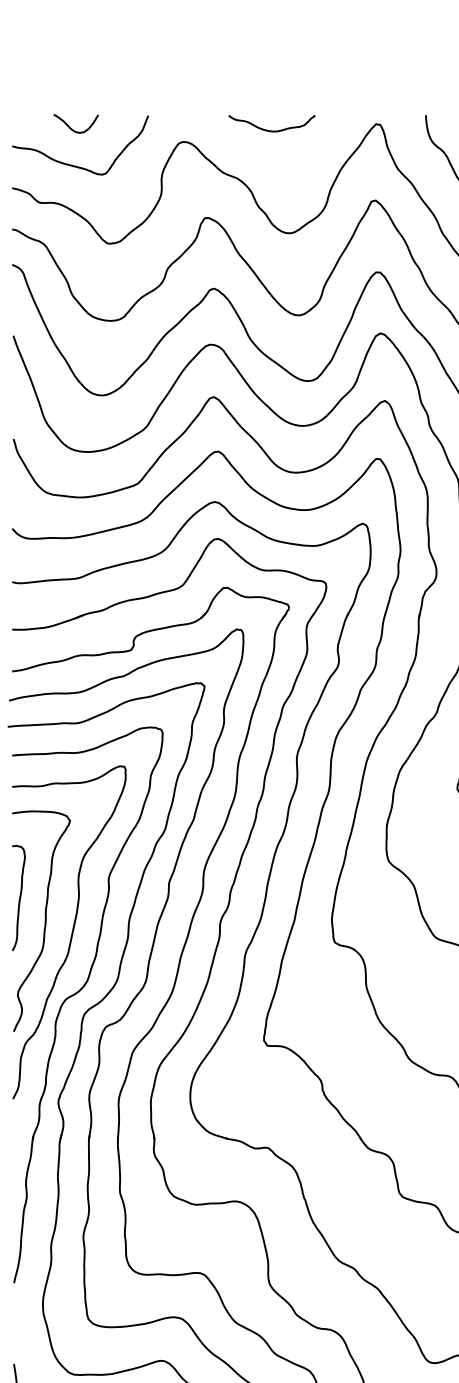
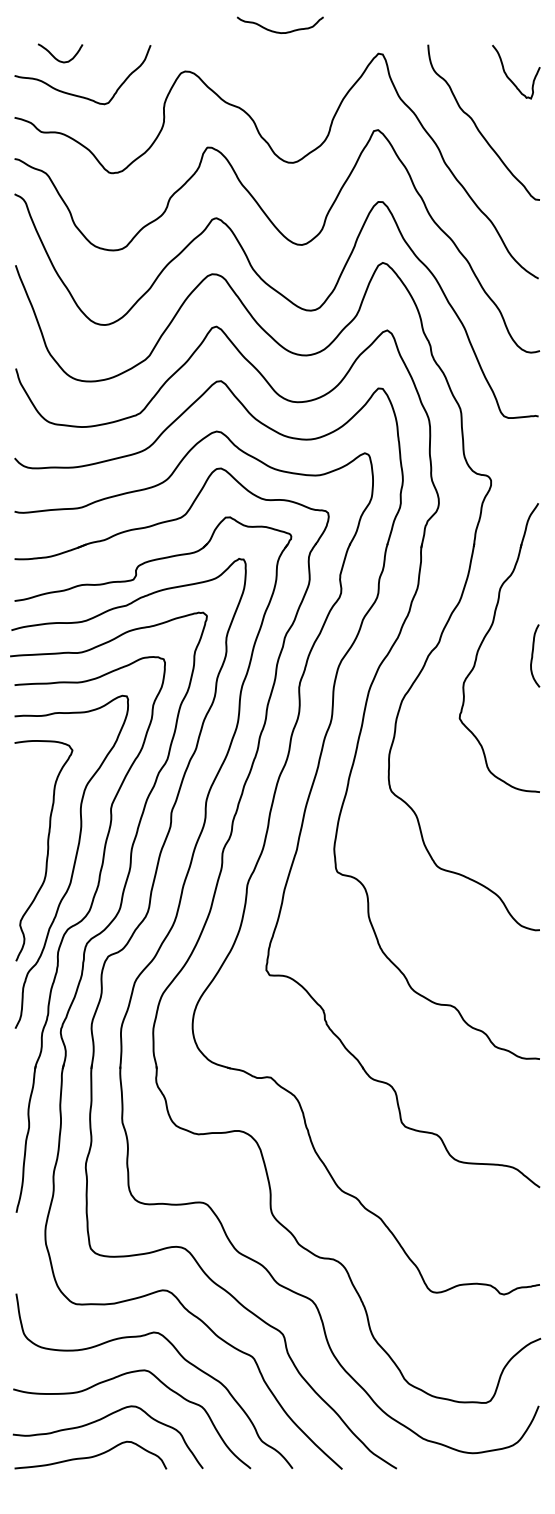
curve: (73, 128) -> (57, 58), moved
curve: (270, 129) -> (278, 31), moved
curve: (19, 897) -> (21, 827), removed

